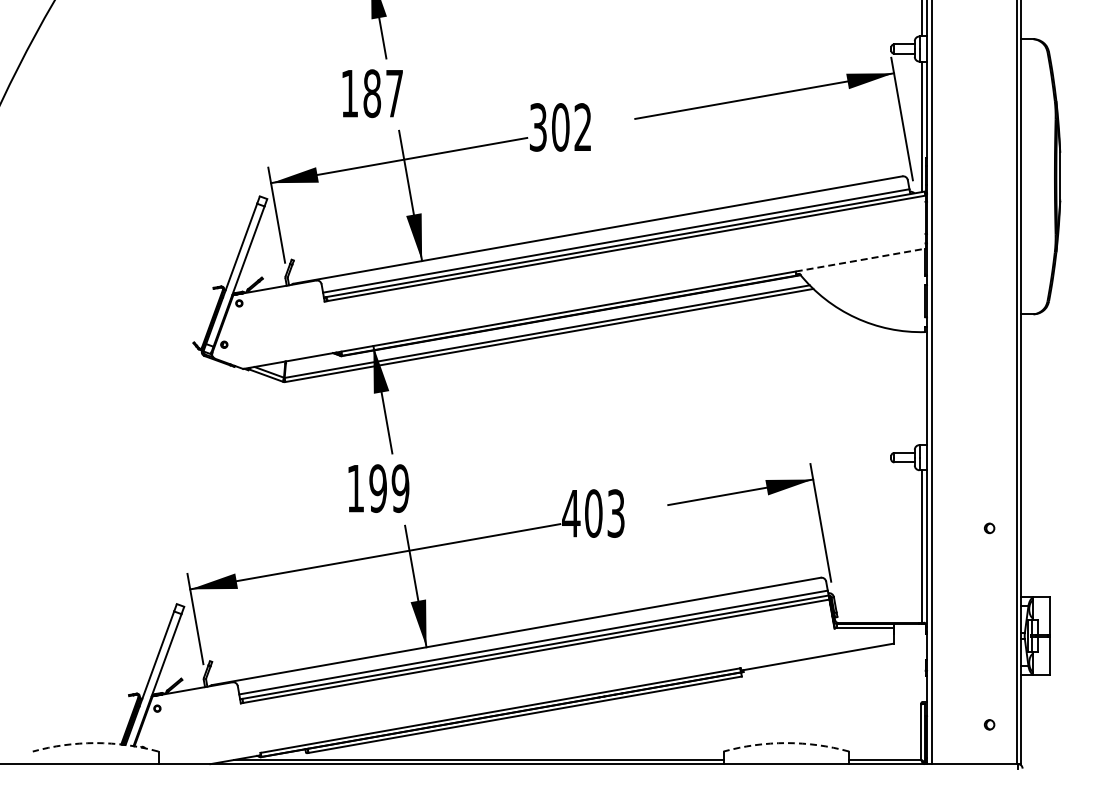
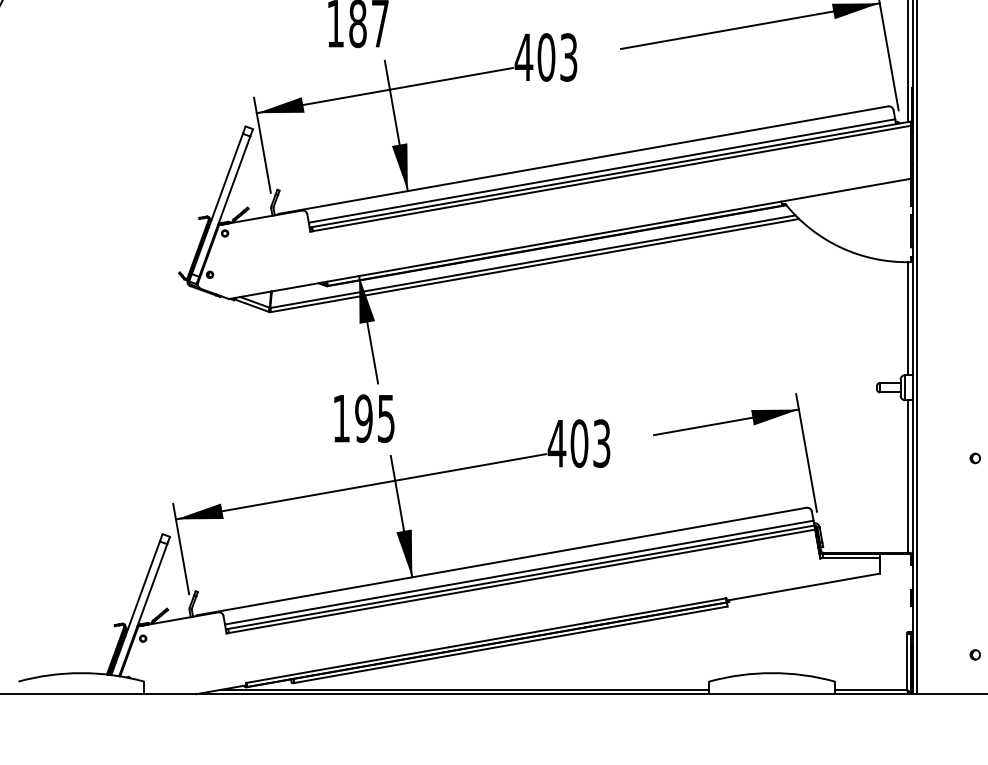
text: (560, 127) -> (546, 57), 302 -> 403
line: (860, 260) -> (846, 190), dashed -> solid
line: (922, 388) -> (908, 318), added
text: (400, 488) -> (386, 418), 199 -> 195
arc: (95, 743) -> (81, 673), dashed -> solid
arc: (786, 743) -> (772, 673), dashed -> solid

